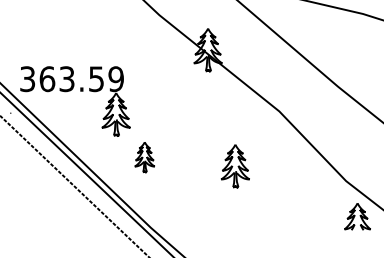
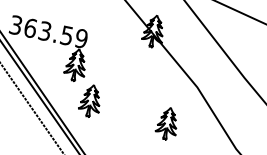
part: (144, 157) -> (90, 101), size x1.43
part: (234, 166) -> (166, 123), moved

